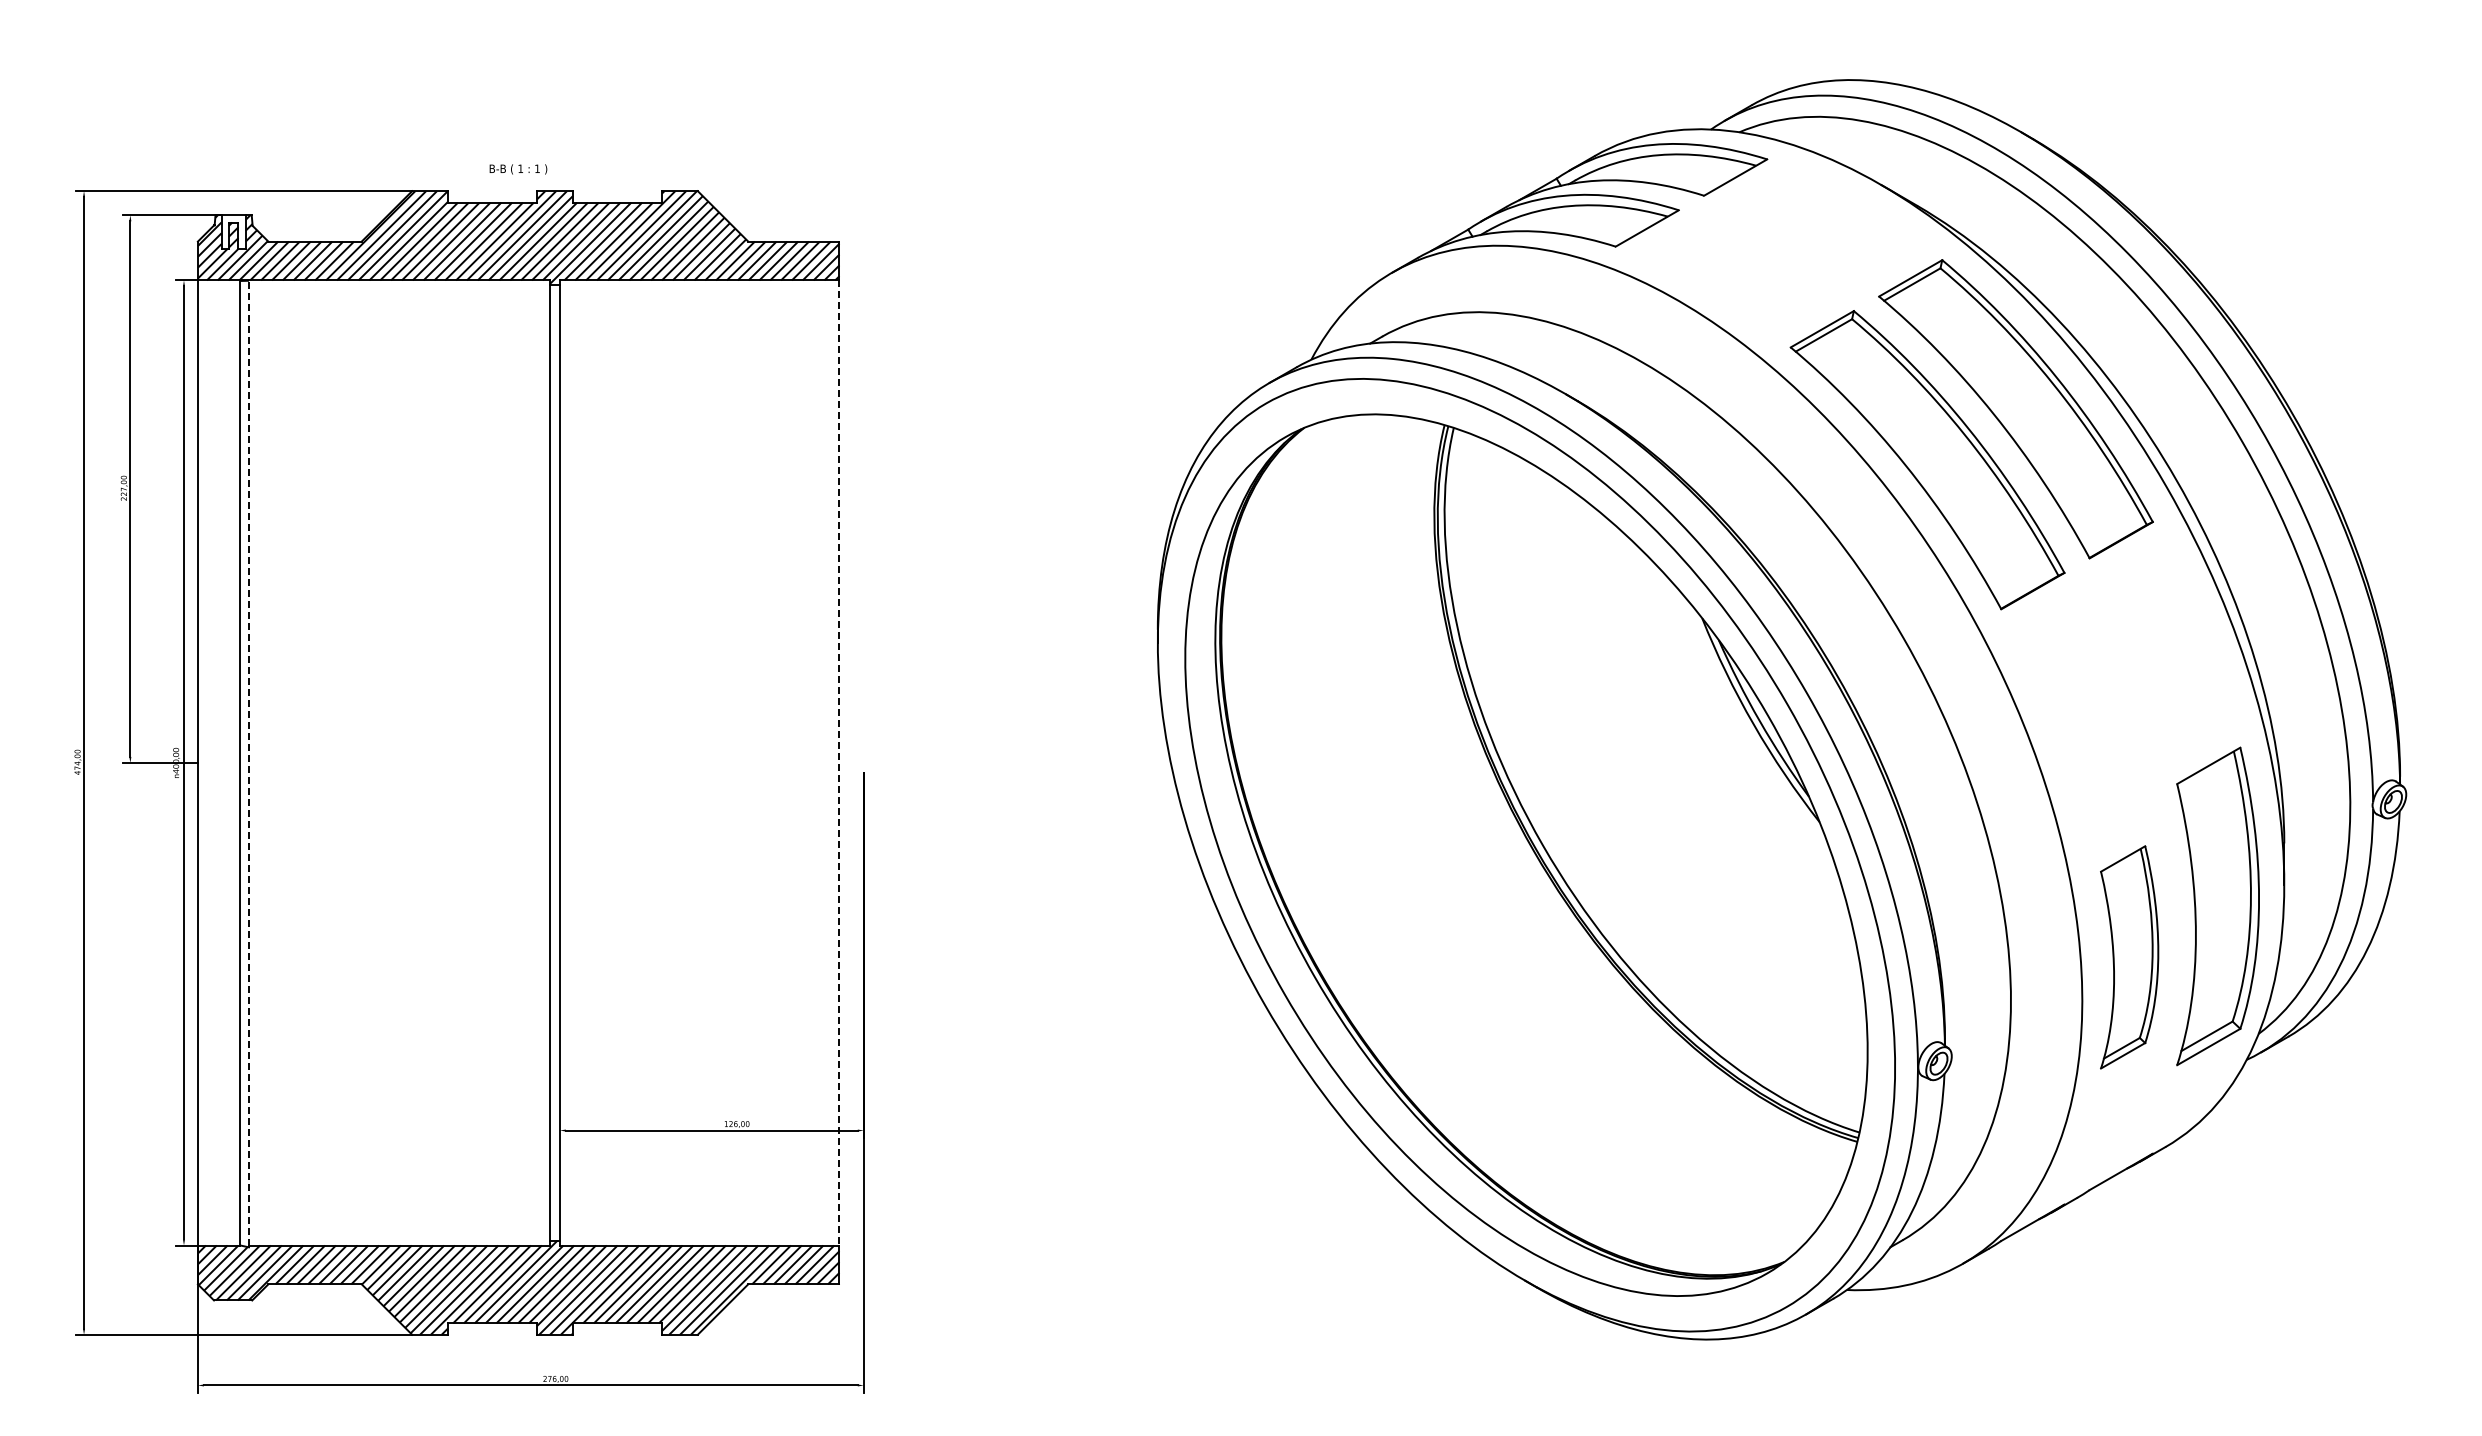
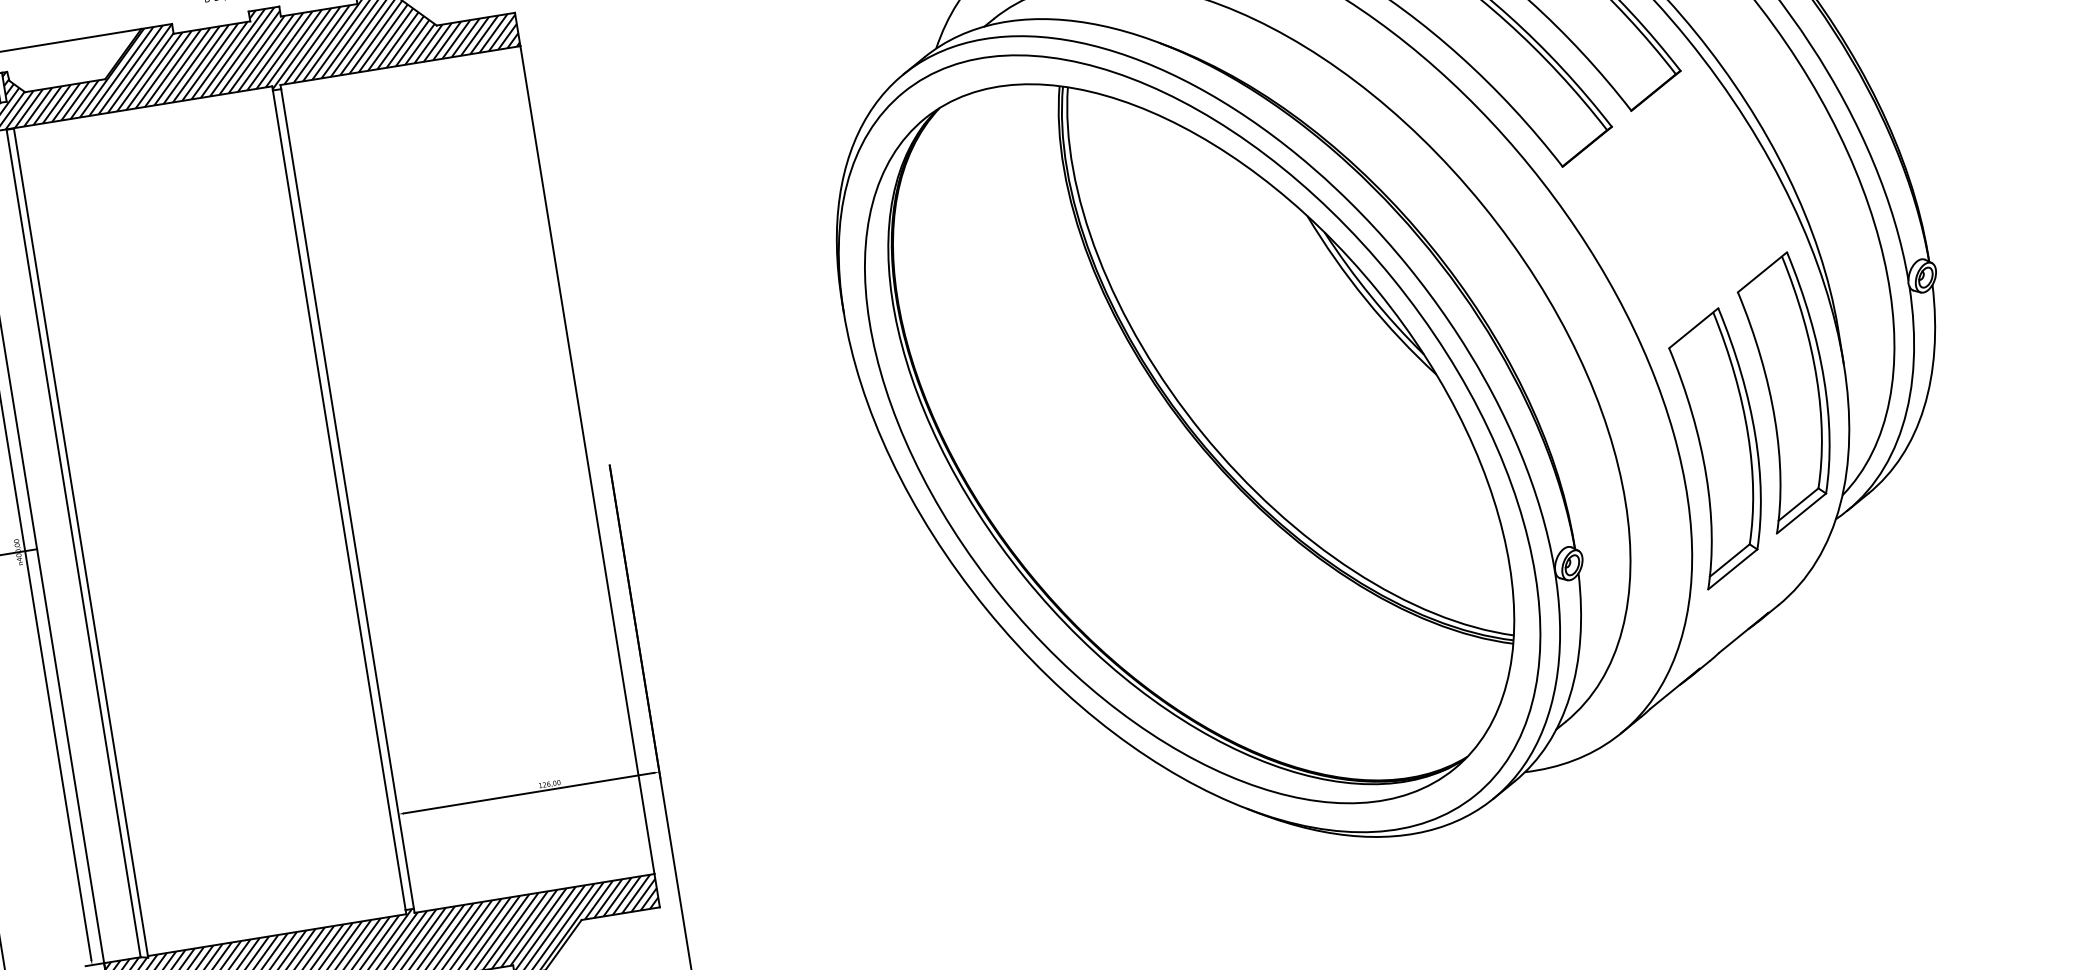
line: (248, 762) -> (80, 541), dashed -> solid
line: (839, 762) -> (587, 459), dashed -> solid
part: (2129, 957) -> (1721, 447), size x1.43

